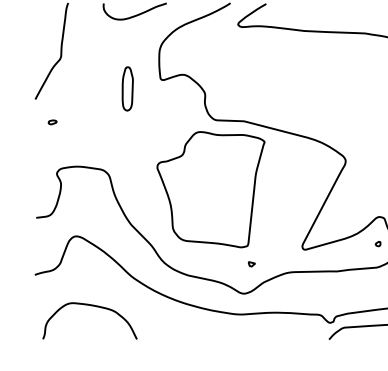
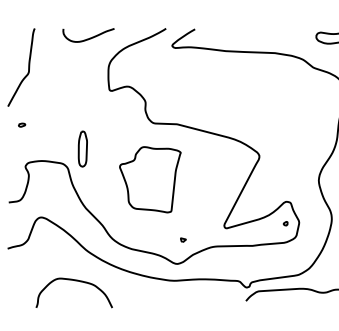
part: (127, 88) -> (82, 148), moved
part: (211, 189) -> (150, 179), size x0.7
curve: (91, 306) -> (75, 281), moved

